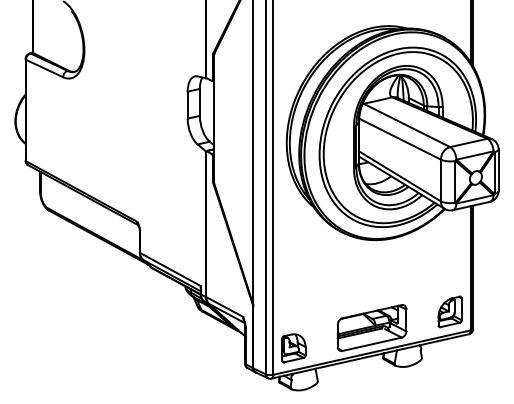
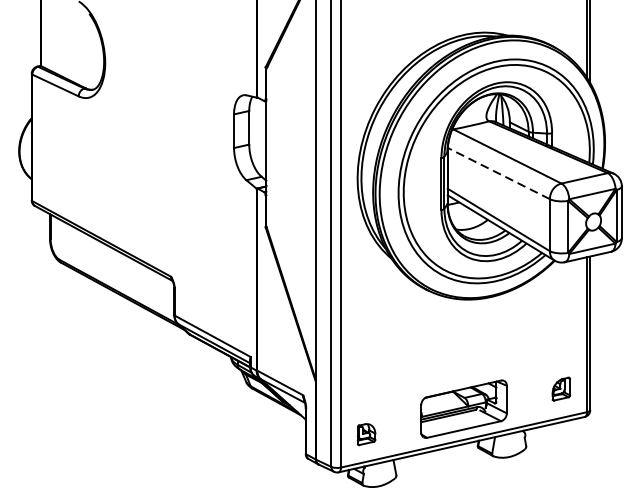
line: (400, 139) -> (499, 174), solid -> dashed
part: (449, 311) -> (560, 388), size x0.6
part: (293, 348) -> (366, 434), size x0.6

